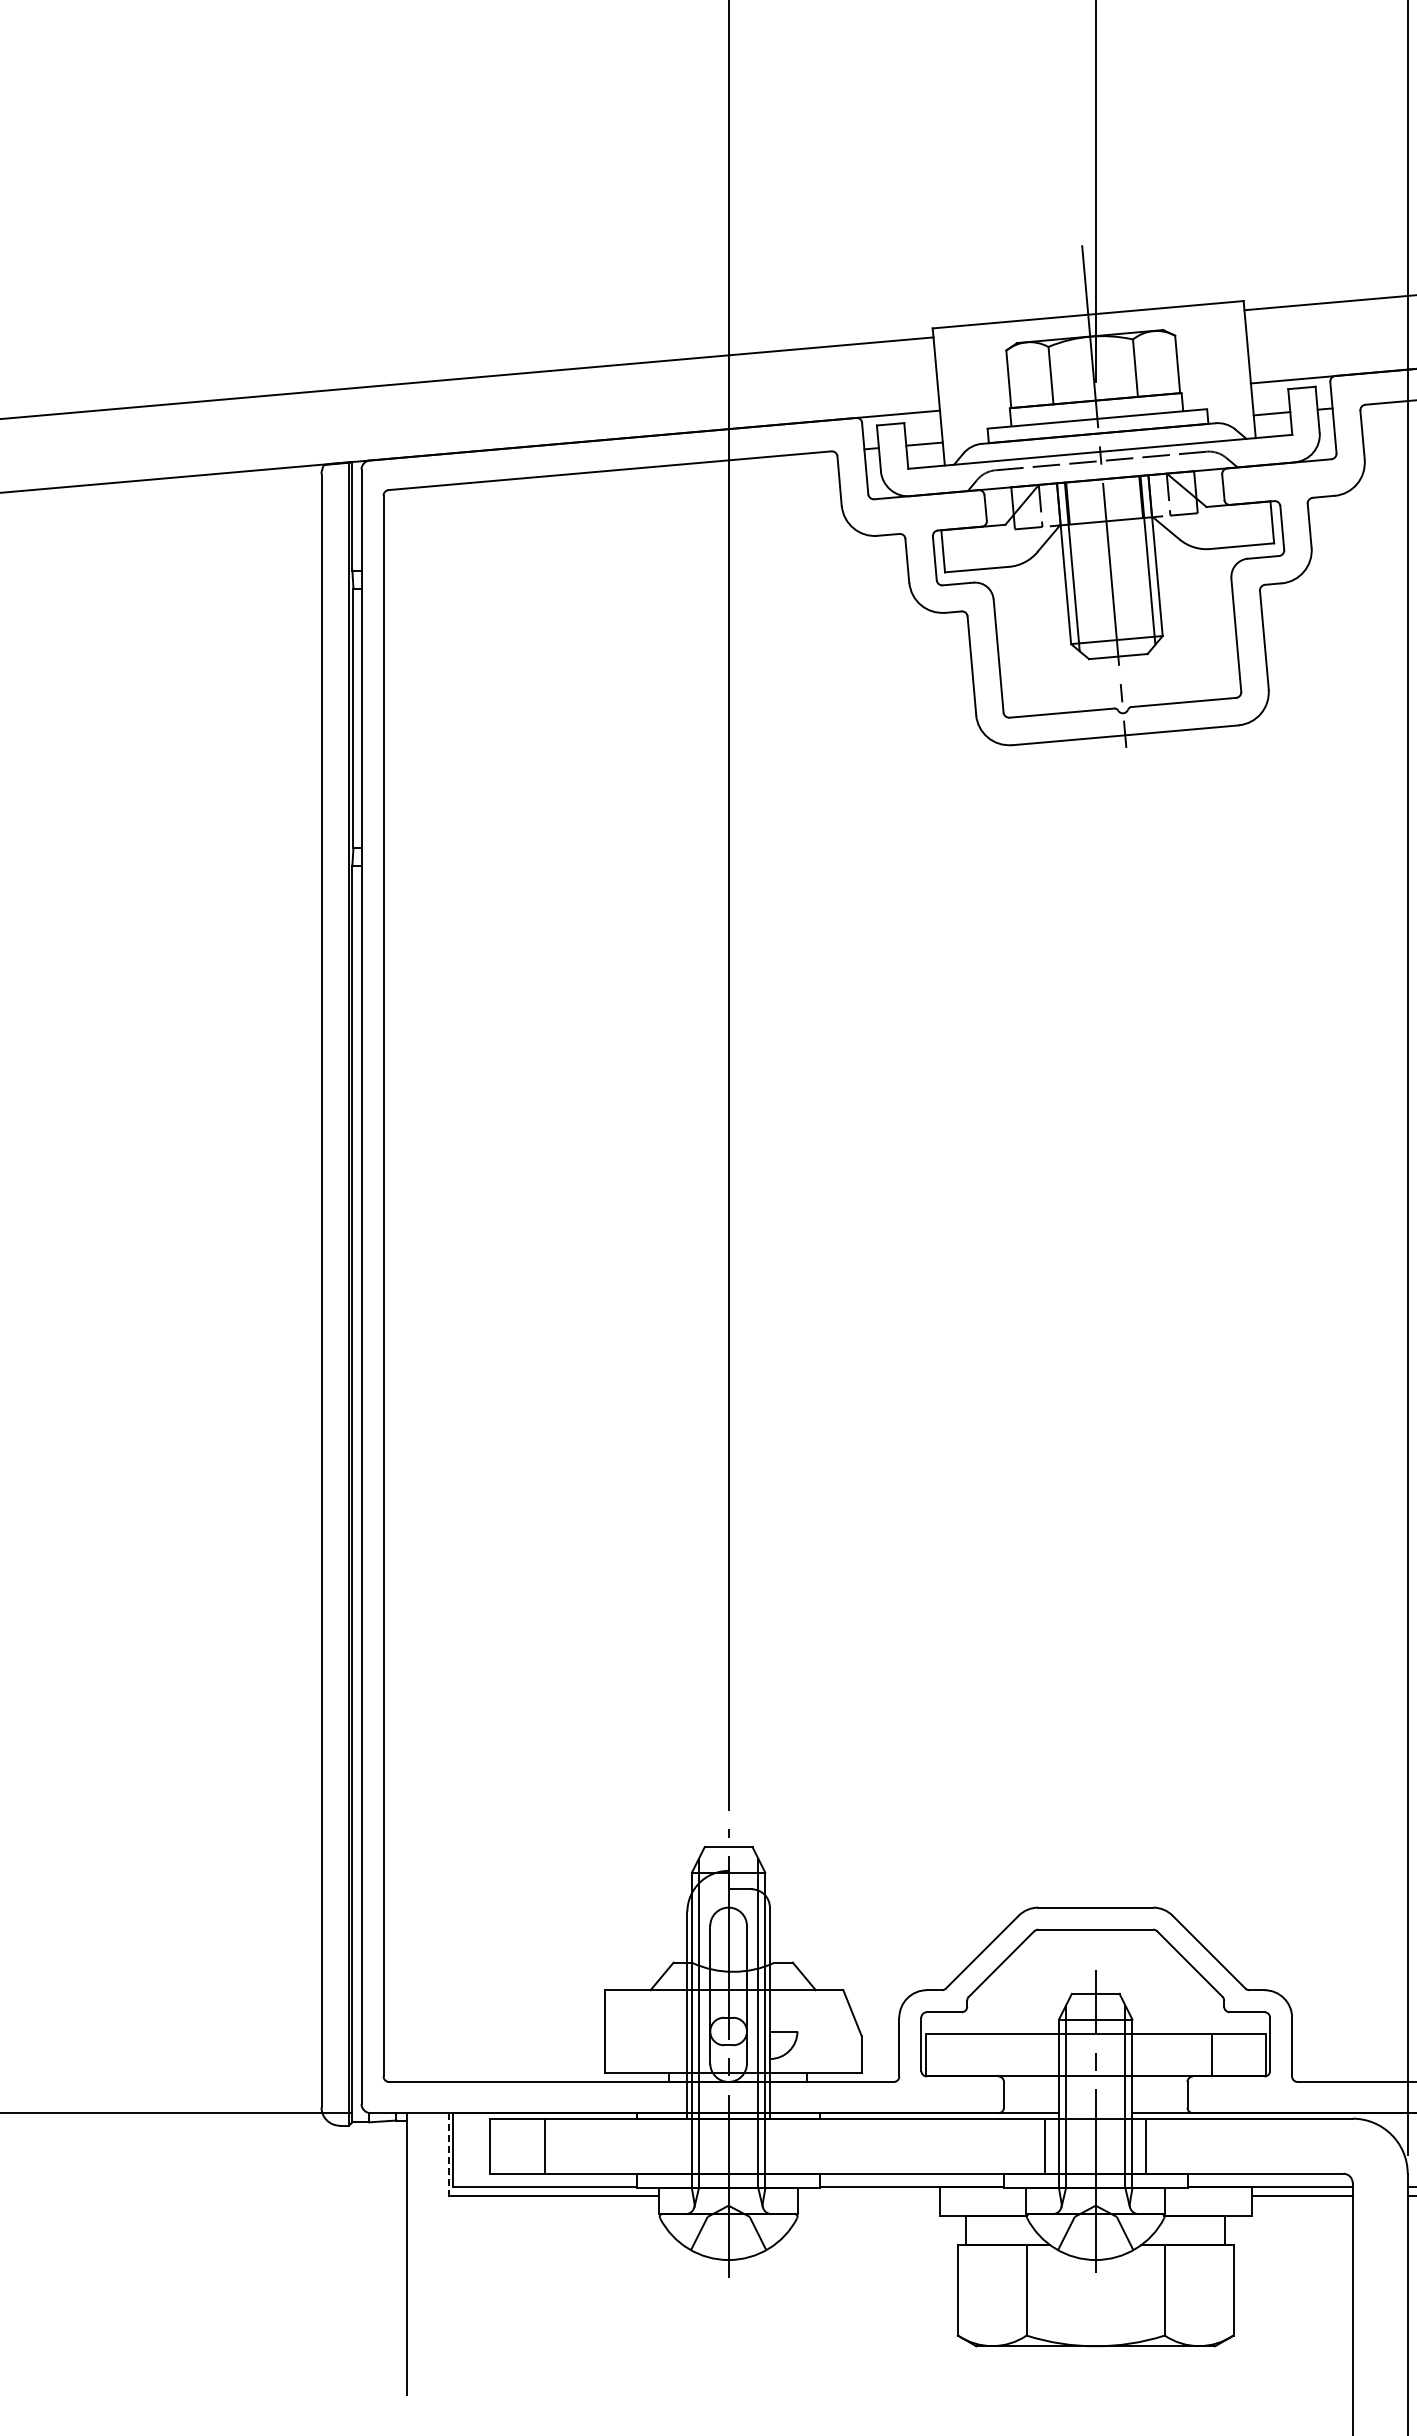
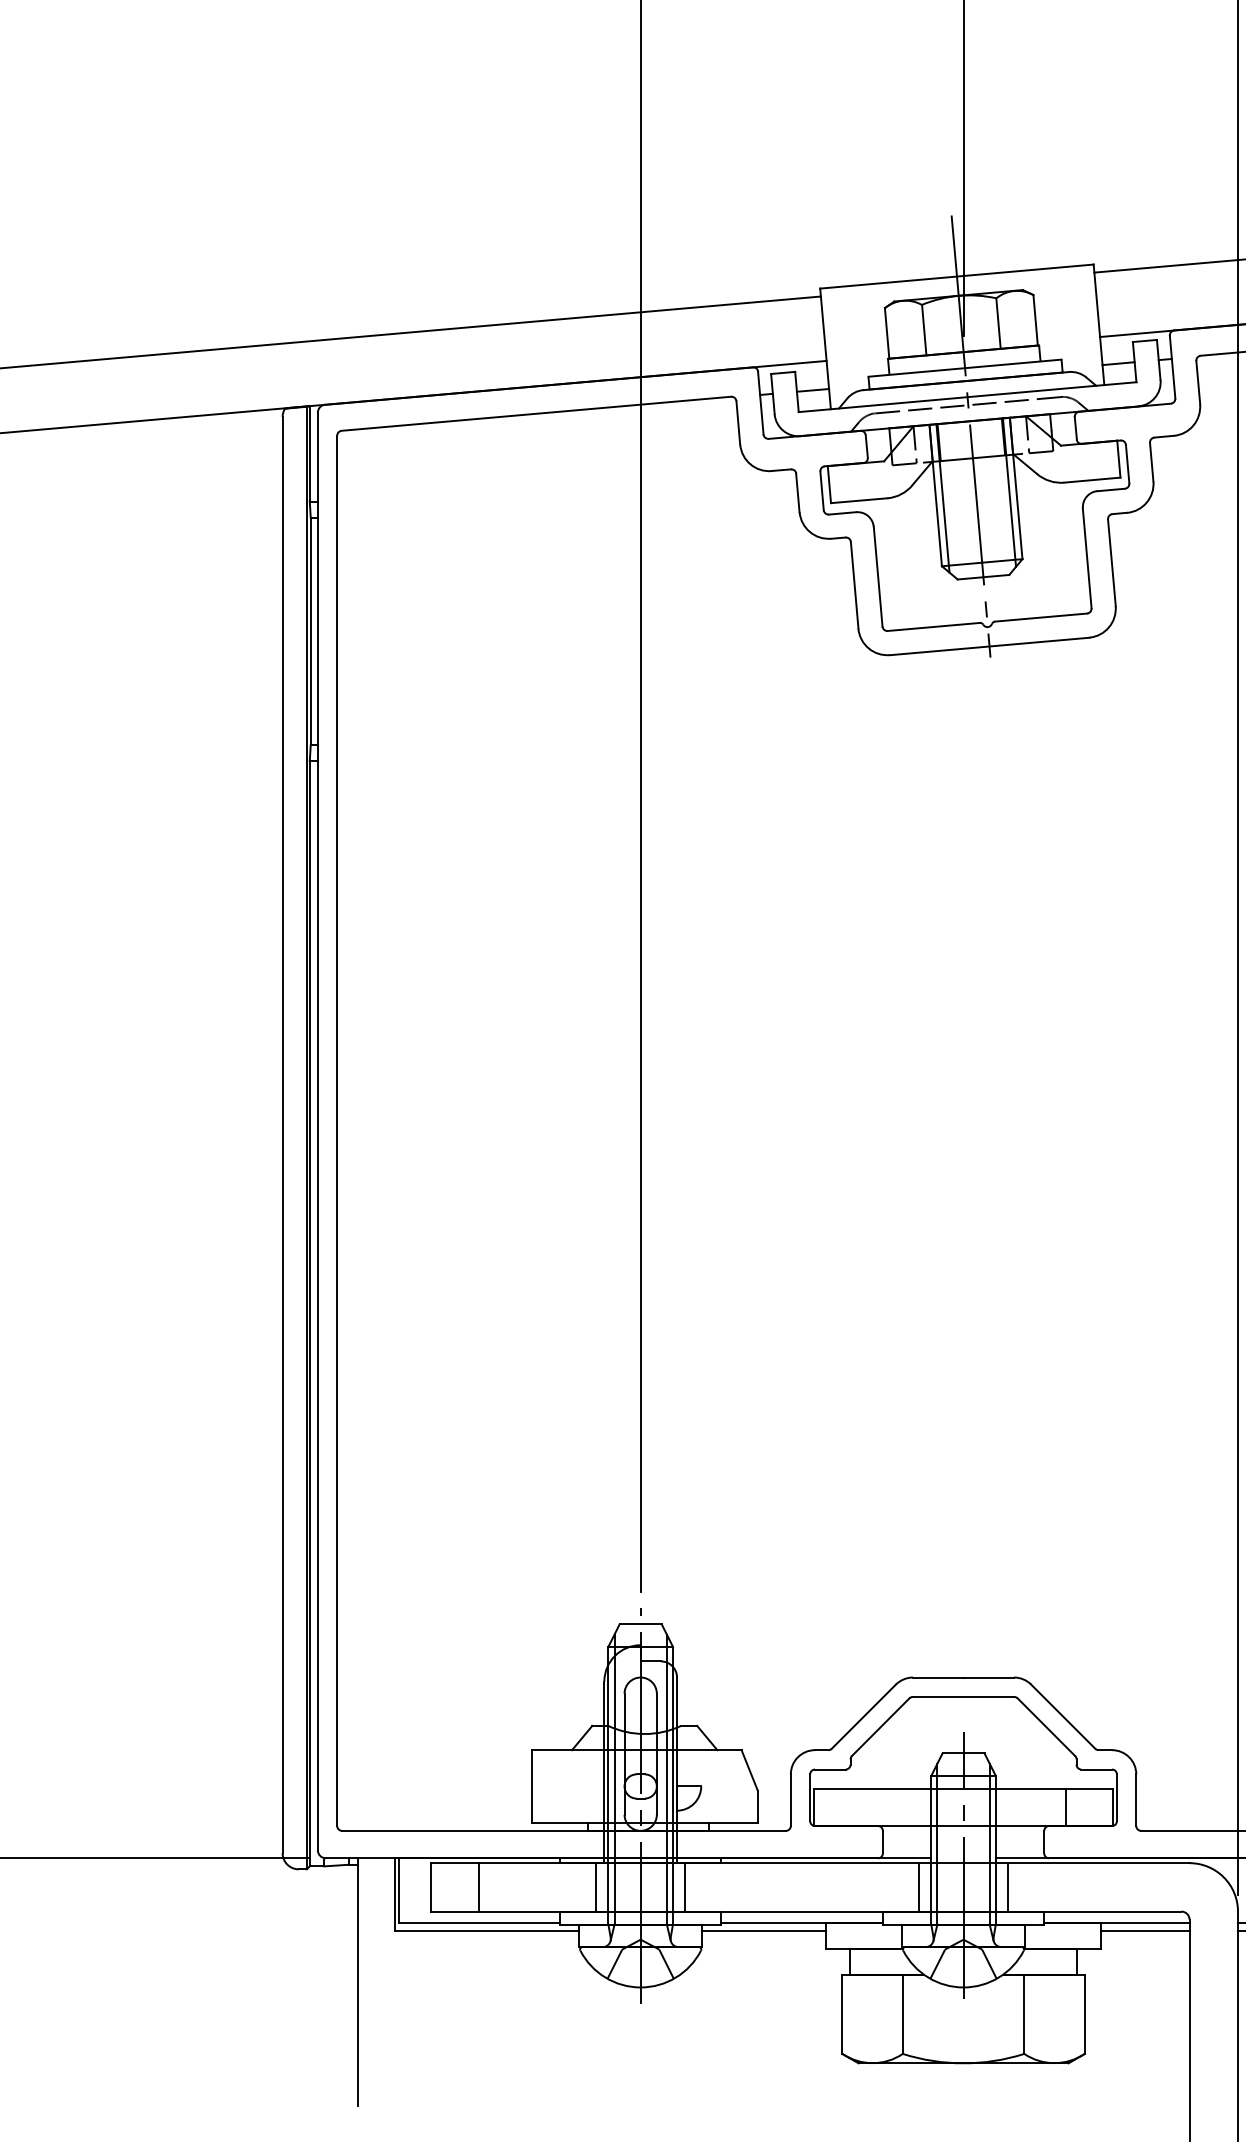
line: (678, 2145) -> (596, 1886), added
line: (779, 2145) -> (685, 1886), added
line: (448, 2154) -> (394, 1894), dashed -> solid
line: (868, 2195) -> (763, 1930), added

